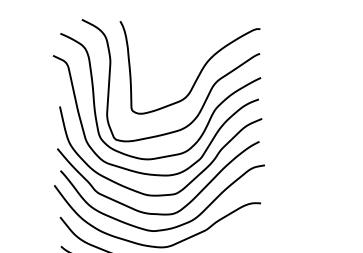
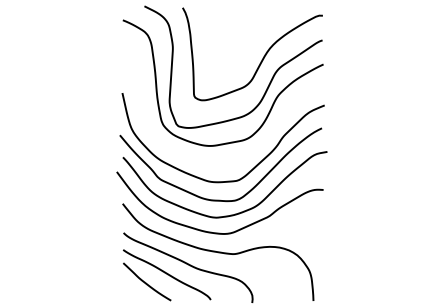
curve: (147, 172) -> (209, 159), removed

